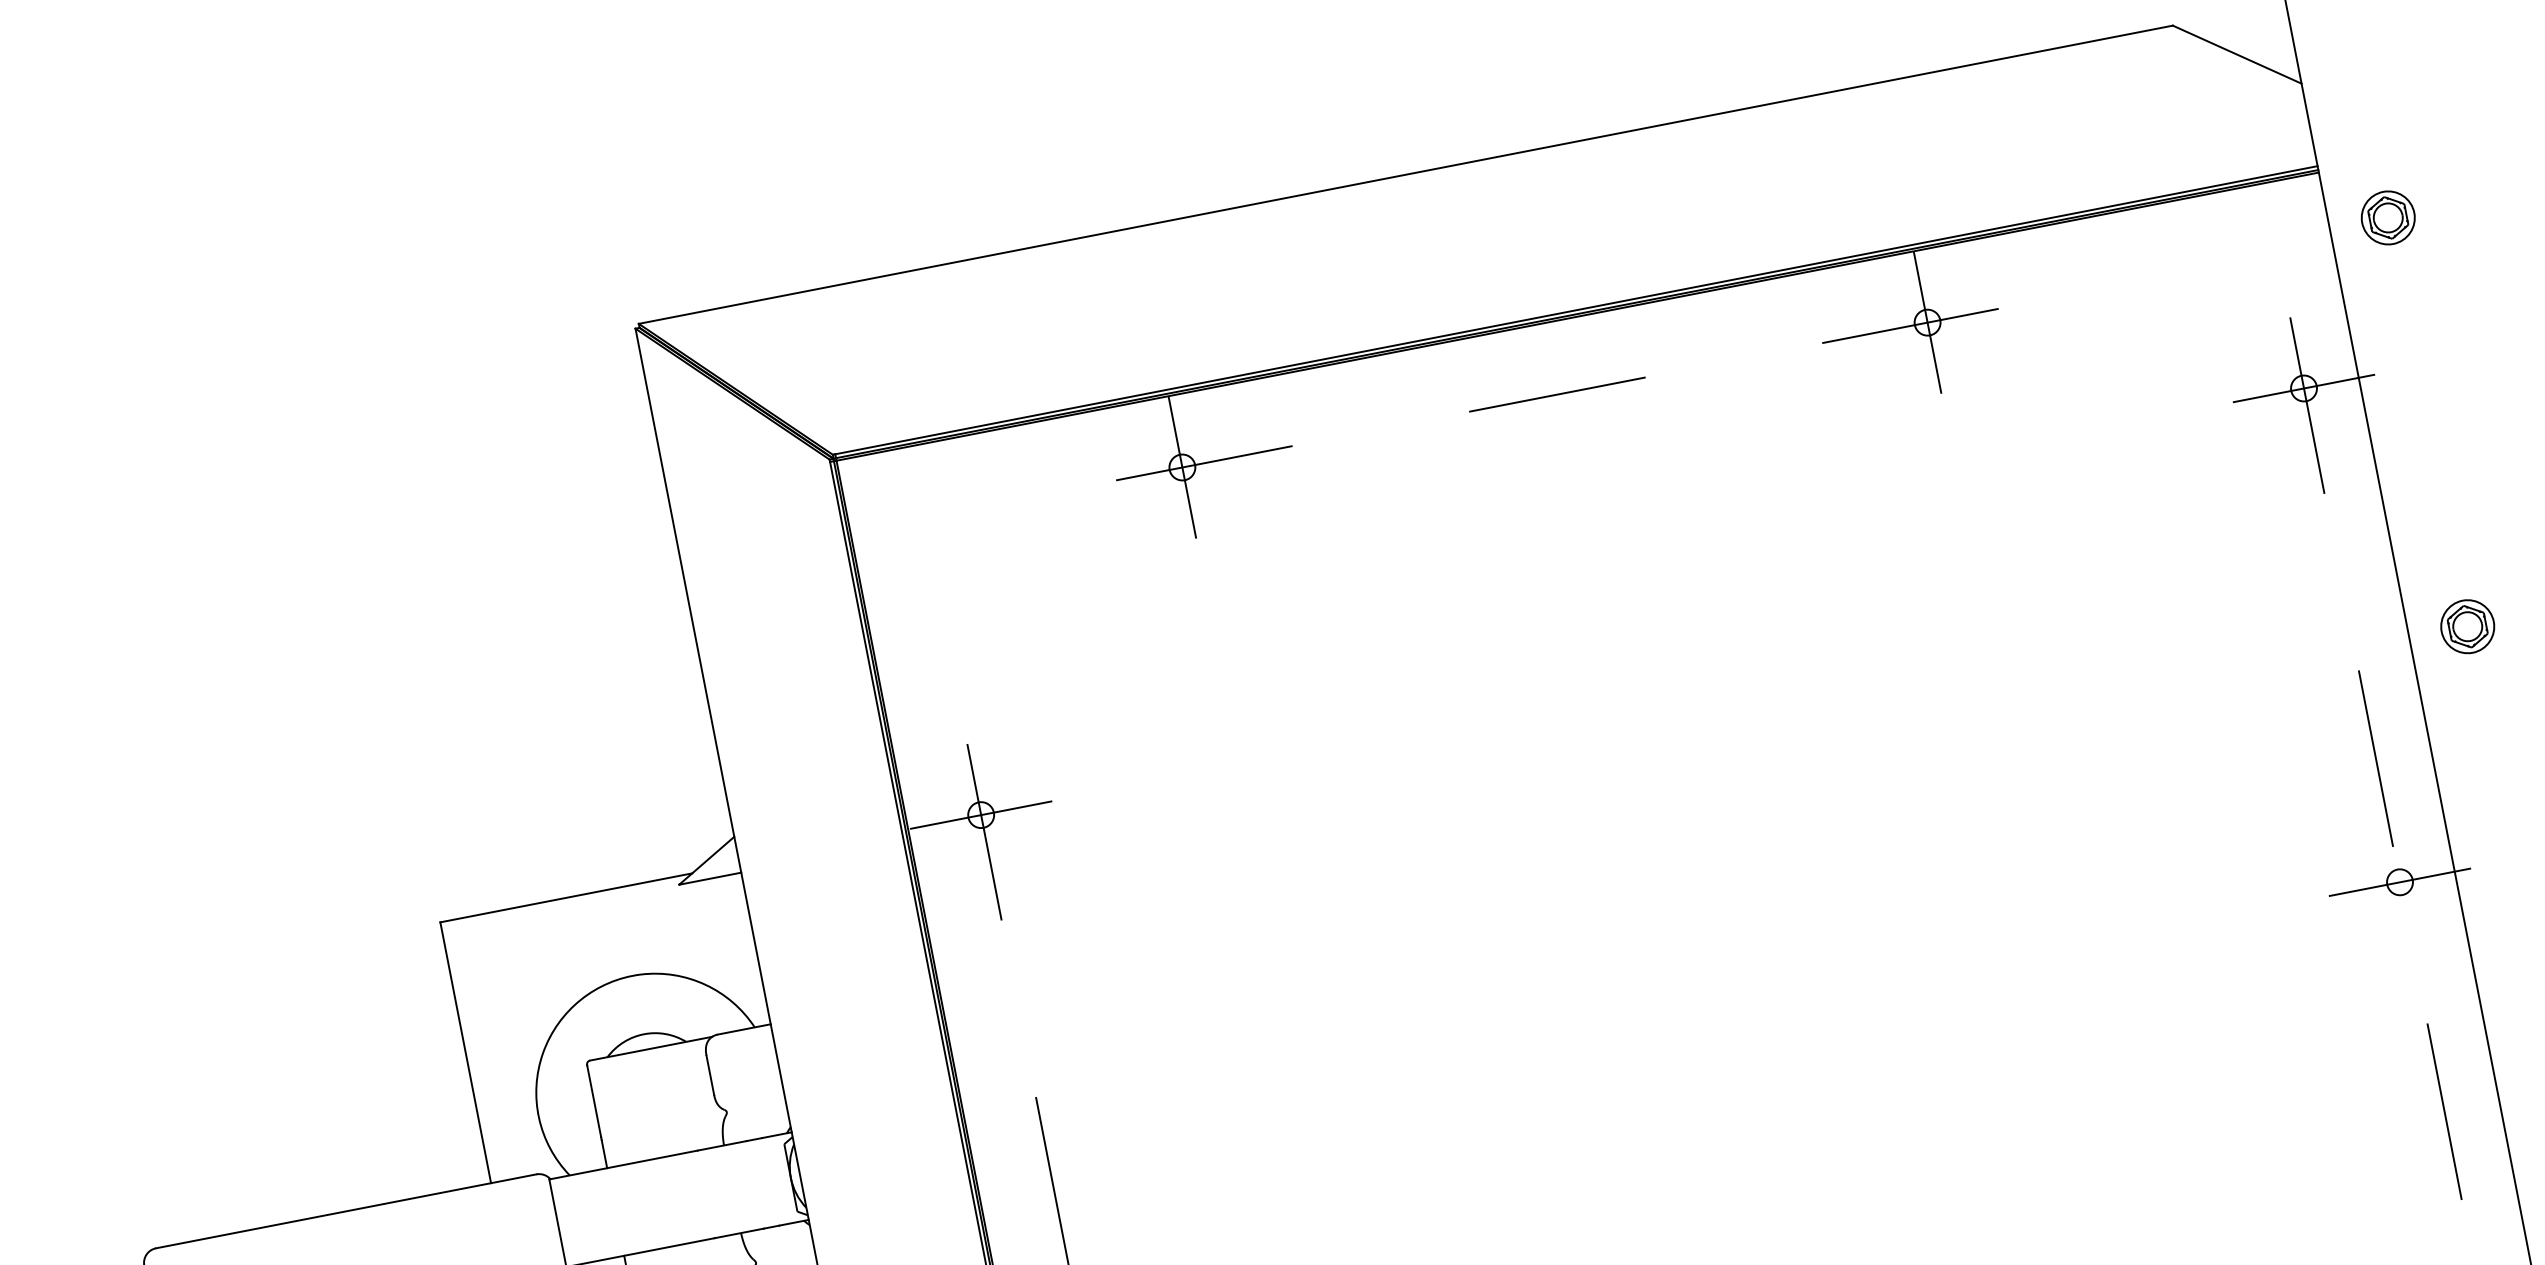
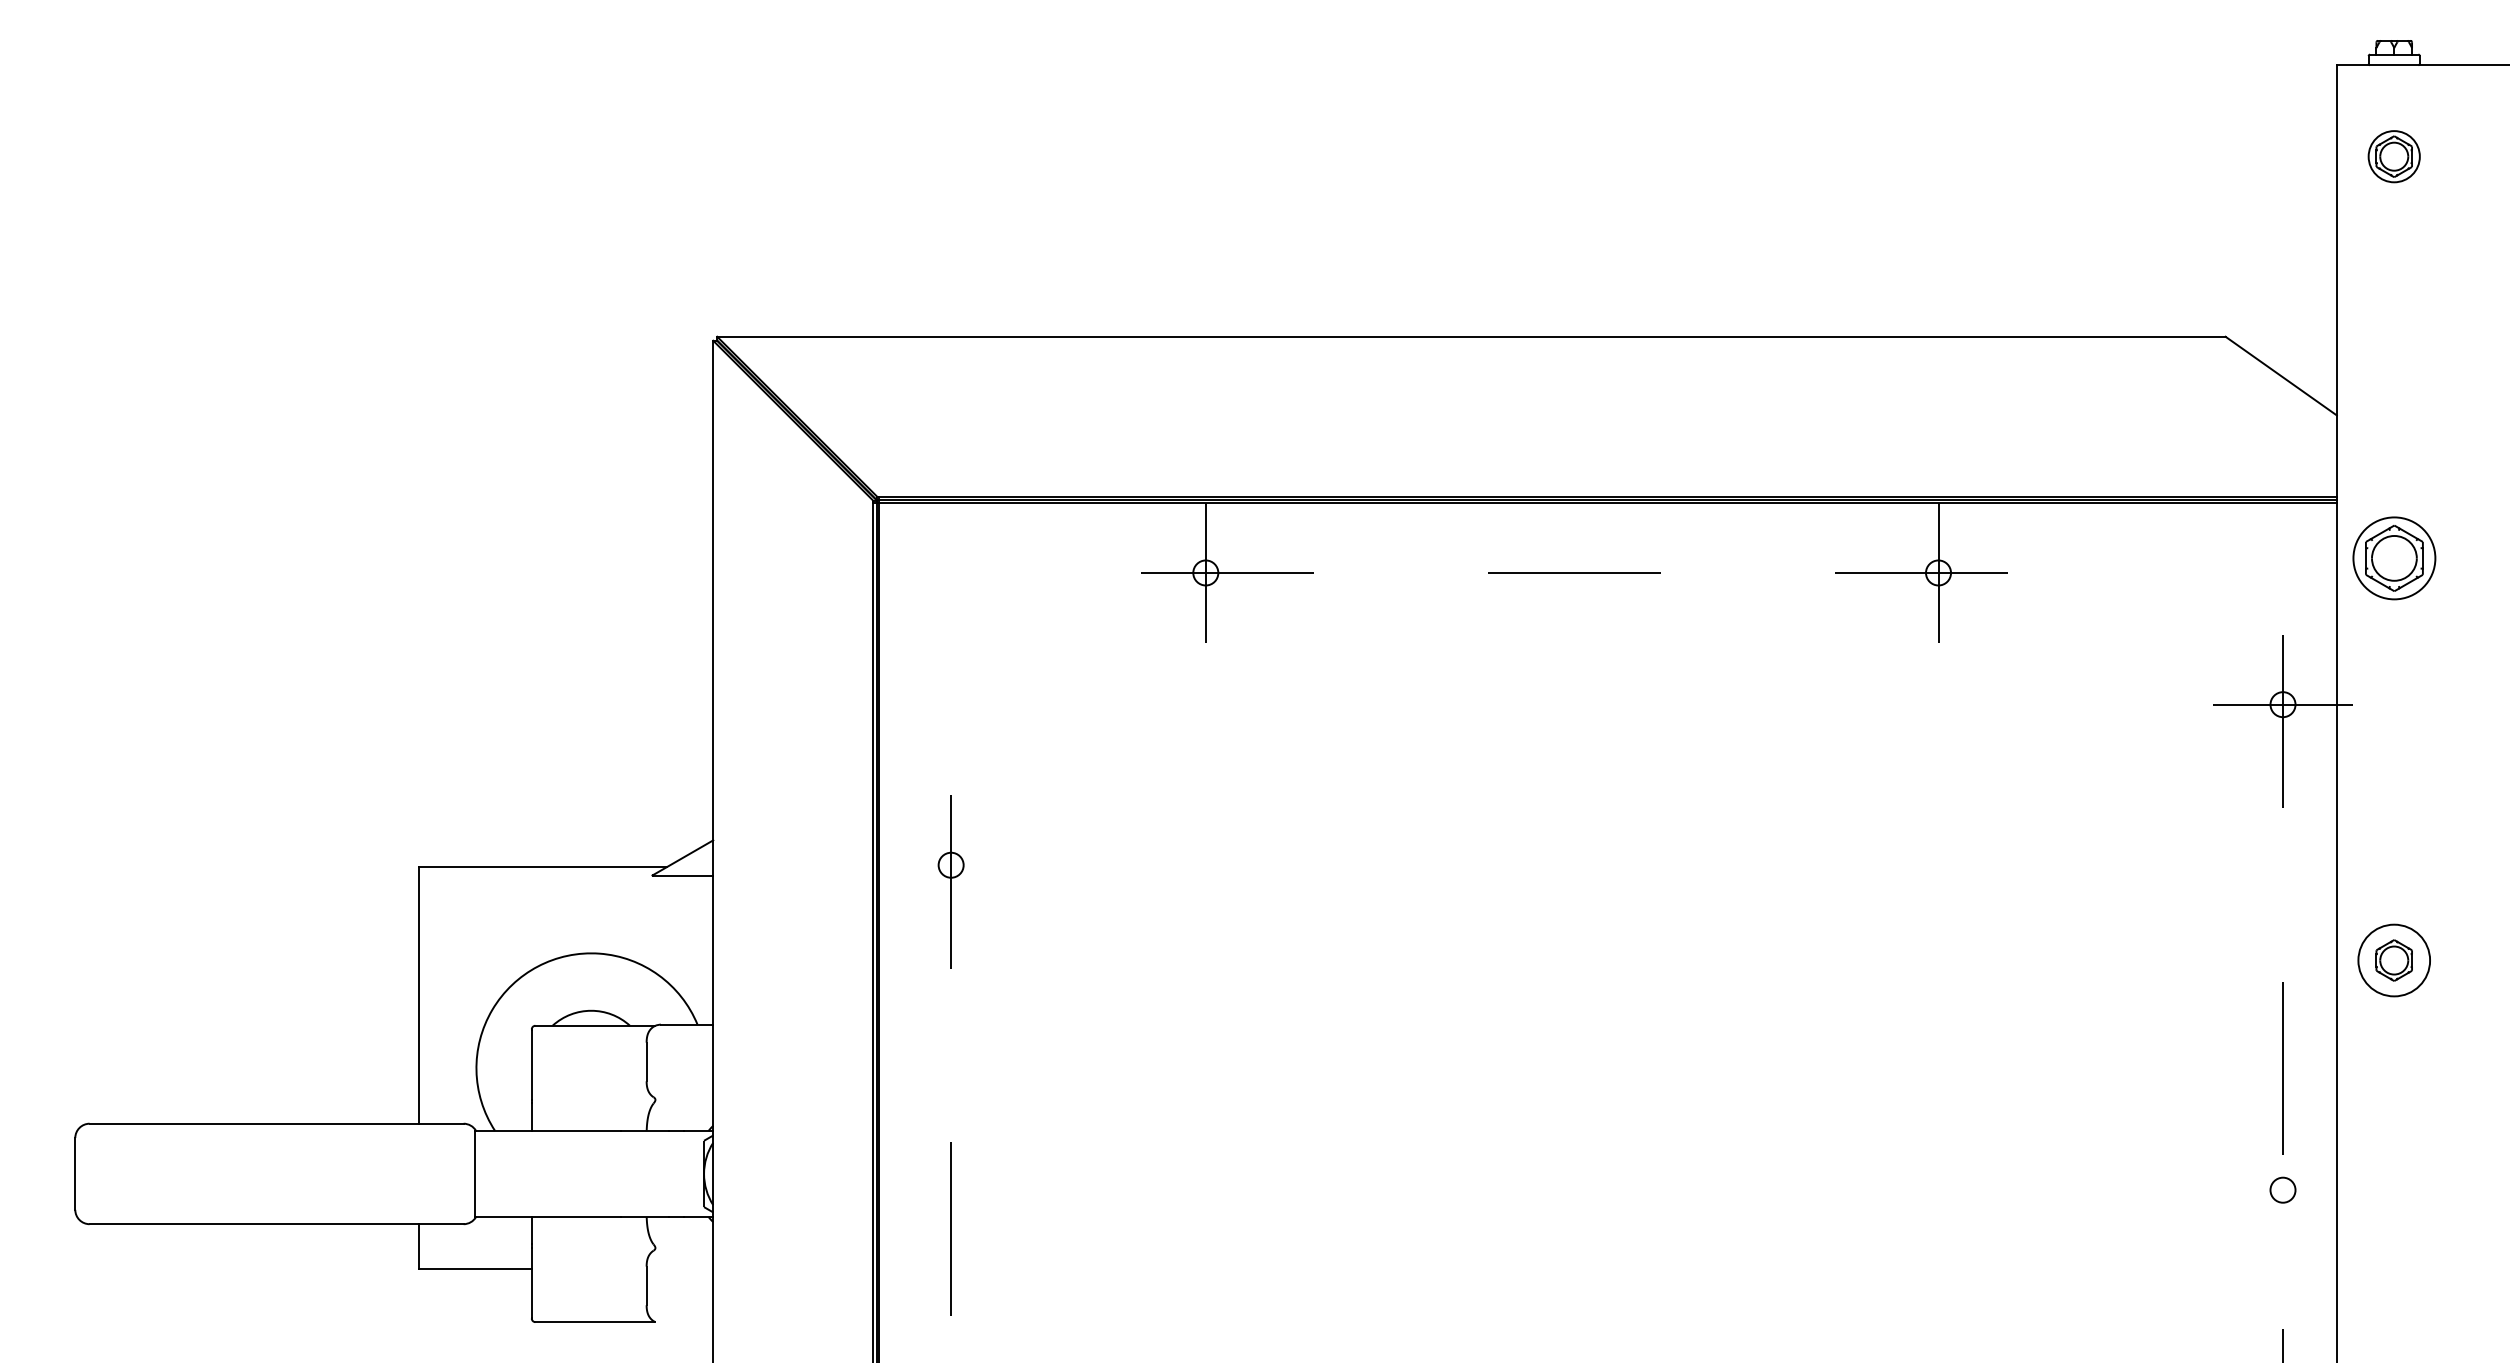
part: (2387, 217) -> (2393, 558), size x1.6
circle: (2466, 626) -> (2393, 960), size x1.4
line: (981, 815) -> (951, 865), removed
line: (2399, 882) -> (2282, 1190), removed

